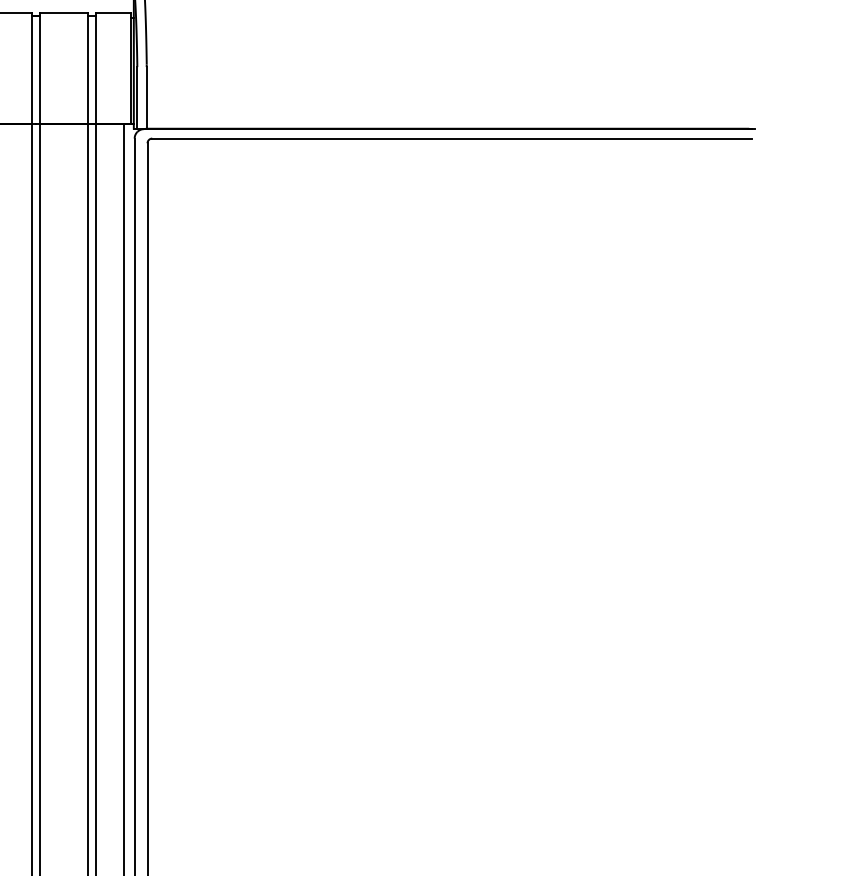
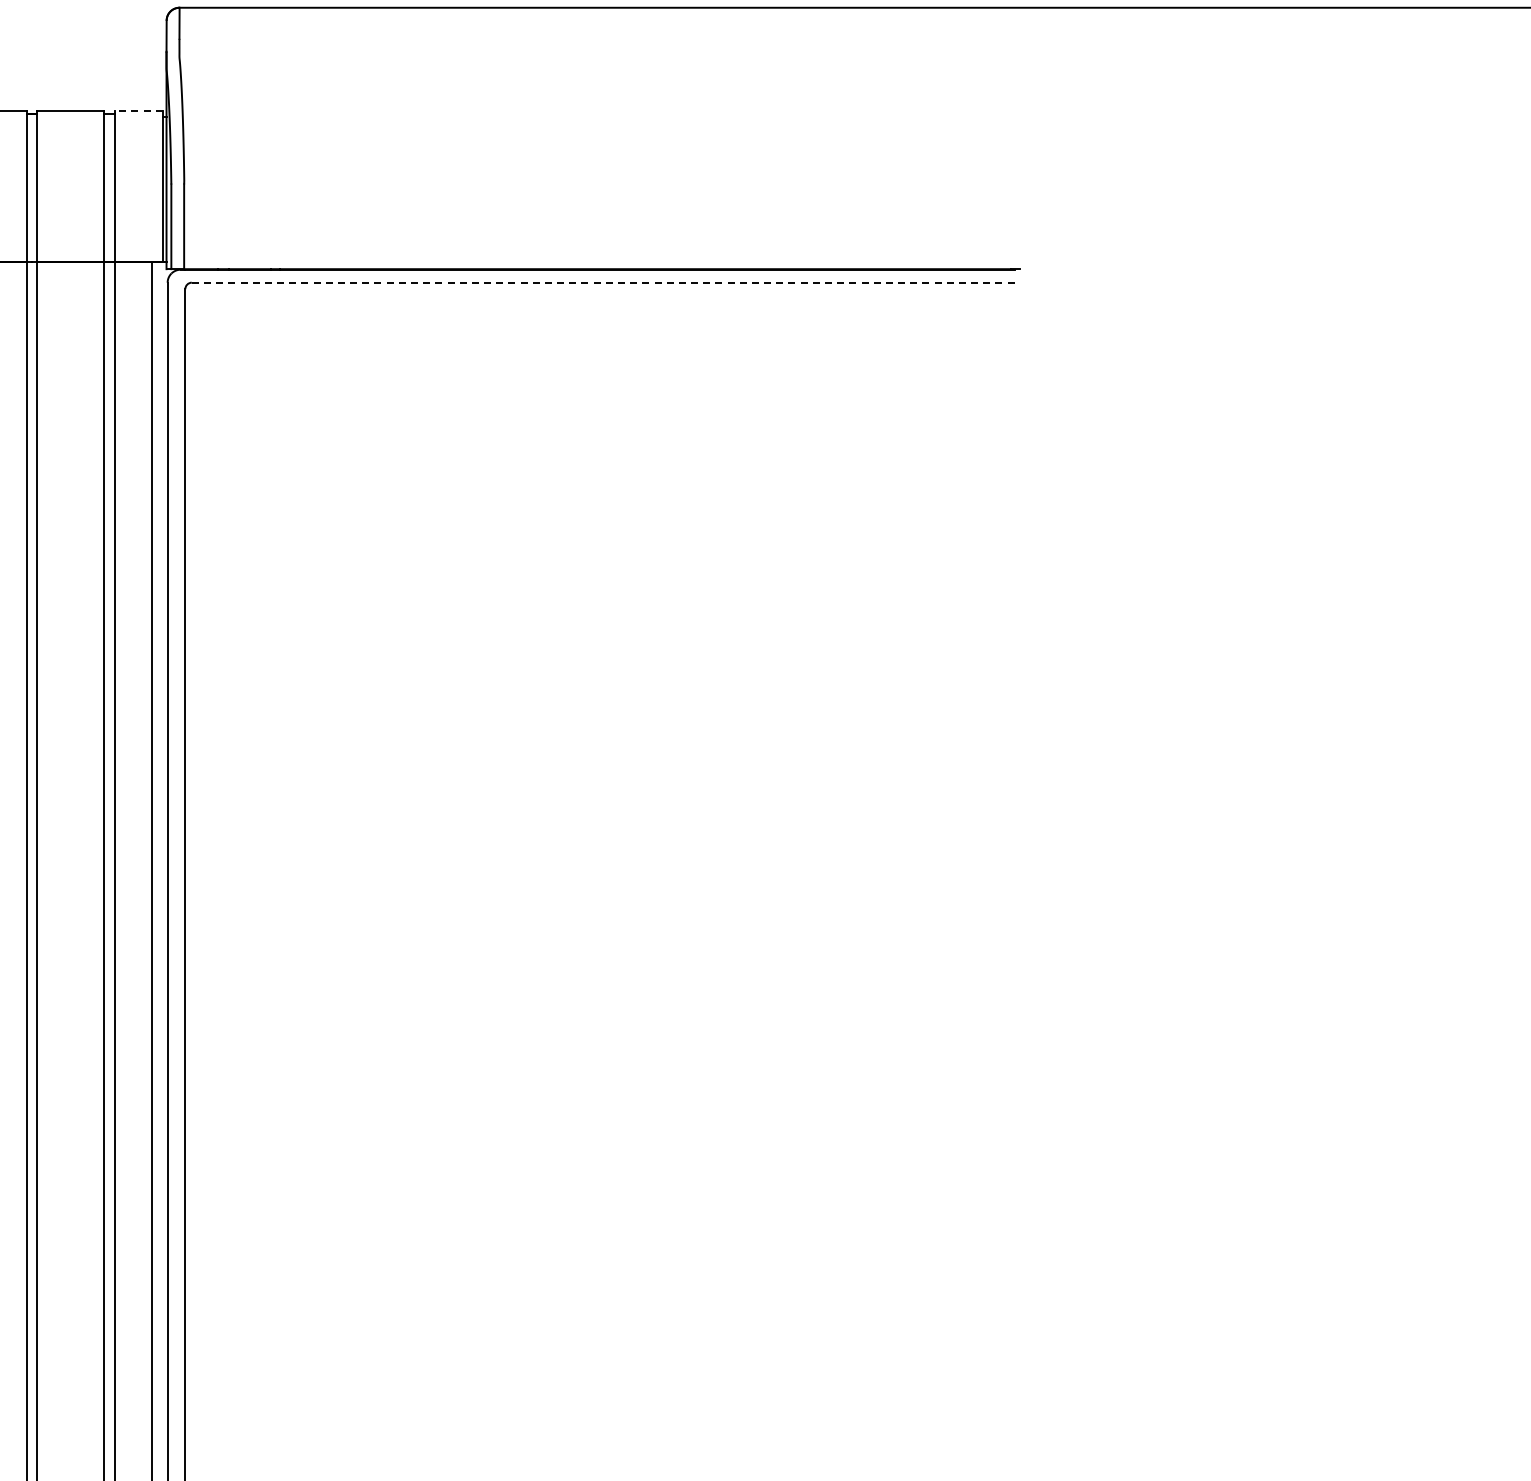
line: (114, 13) -> (139, 110), solid -> dashed
line: (451, 138) -> (603, 282), solid -> dashed

